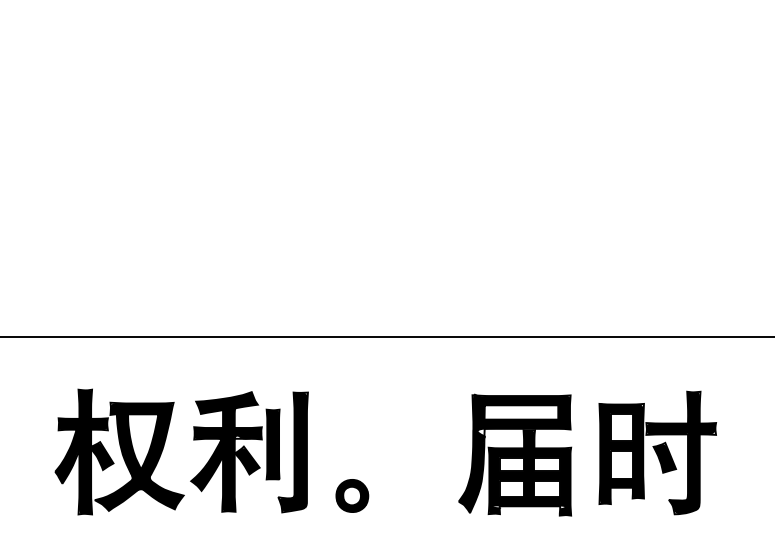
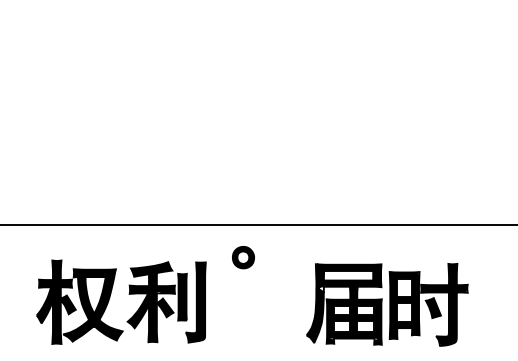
part: (657, 452) -> (428, 304), moved
part: (352, 495) -> (243, 257), moved

